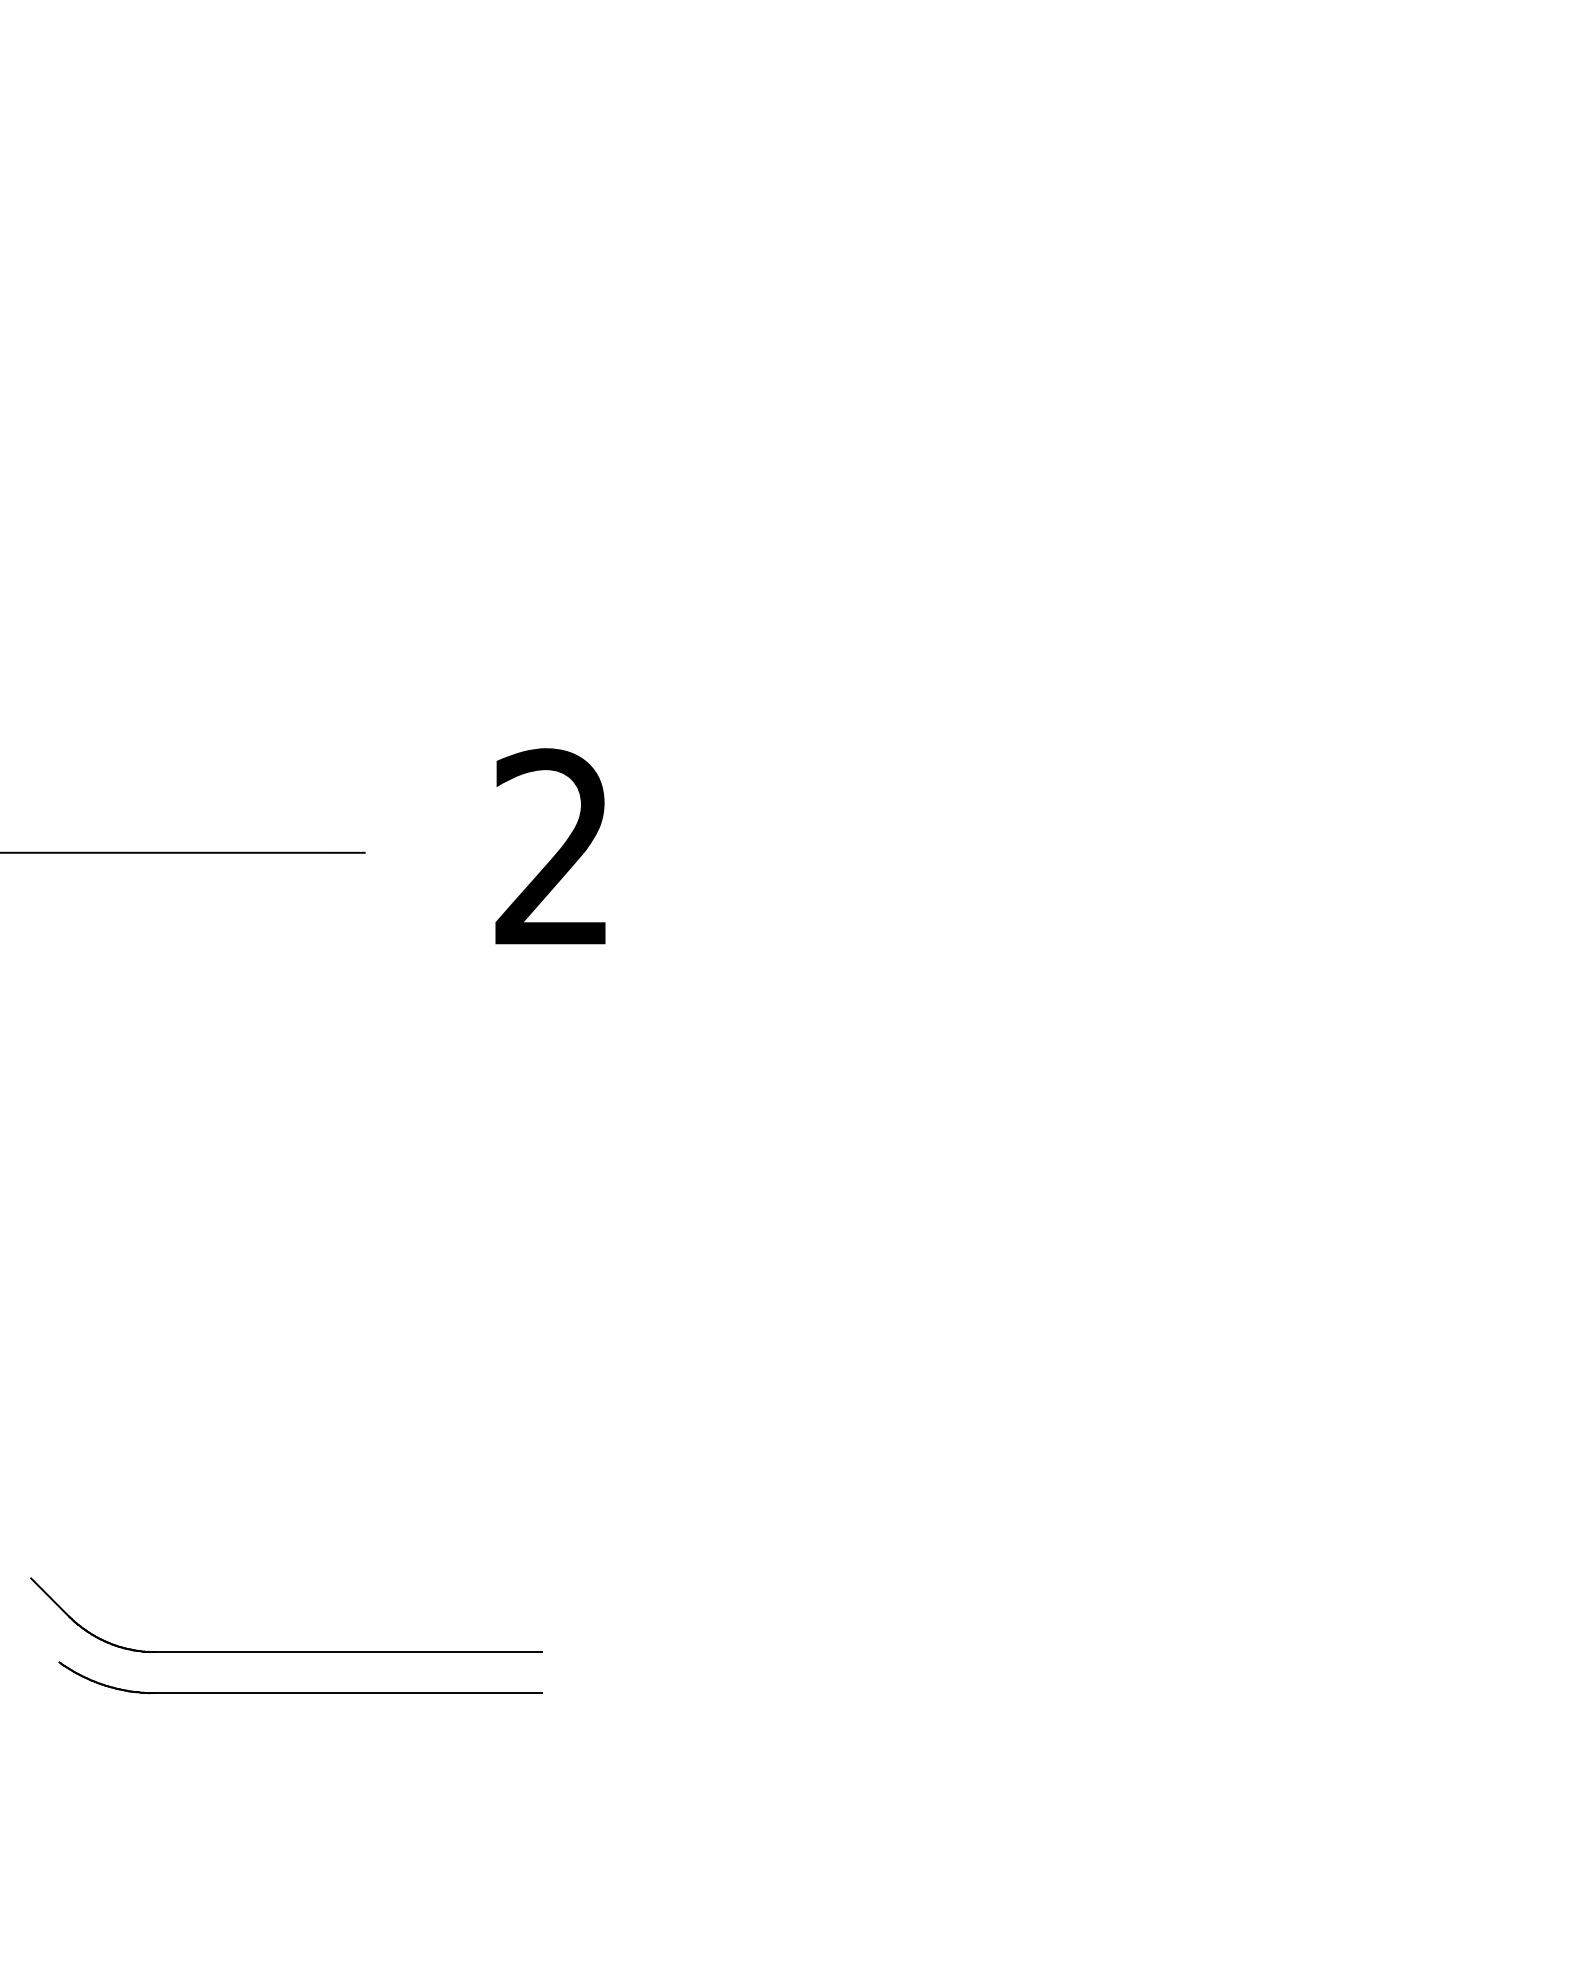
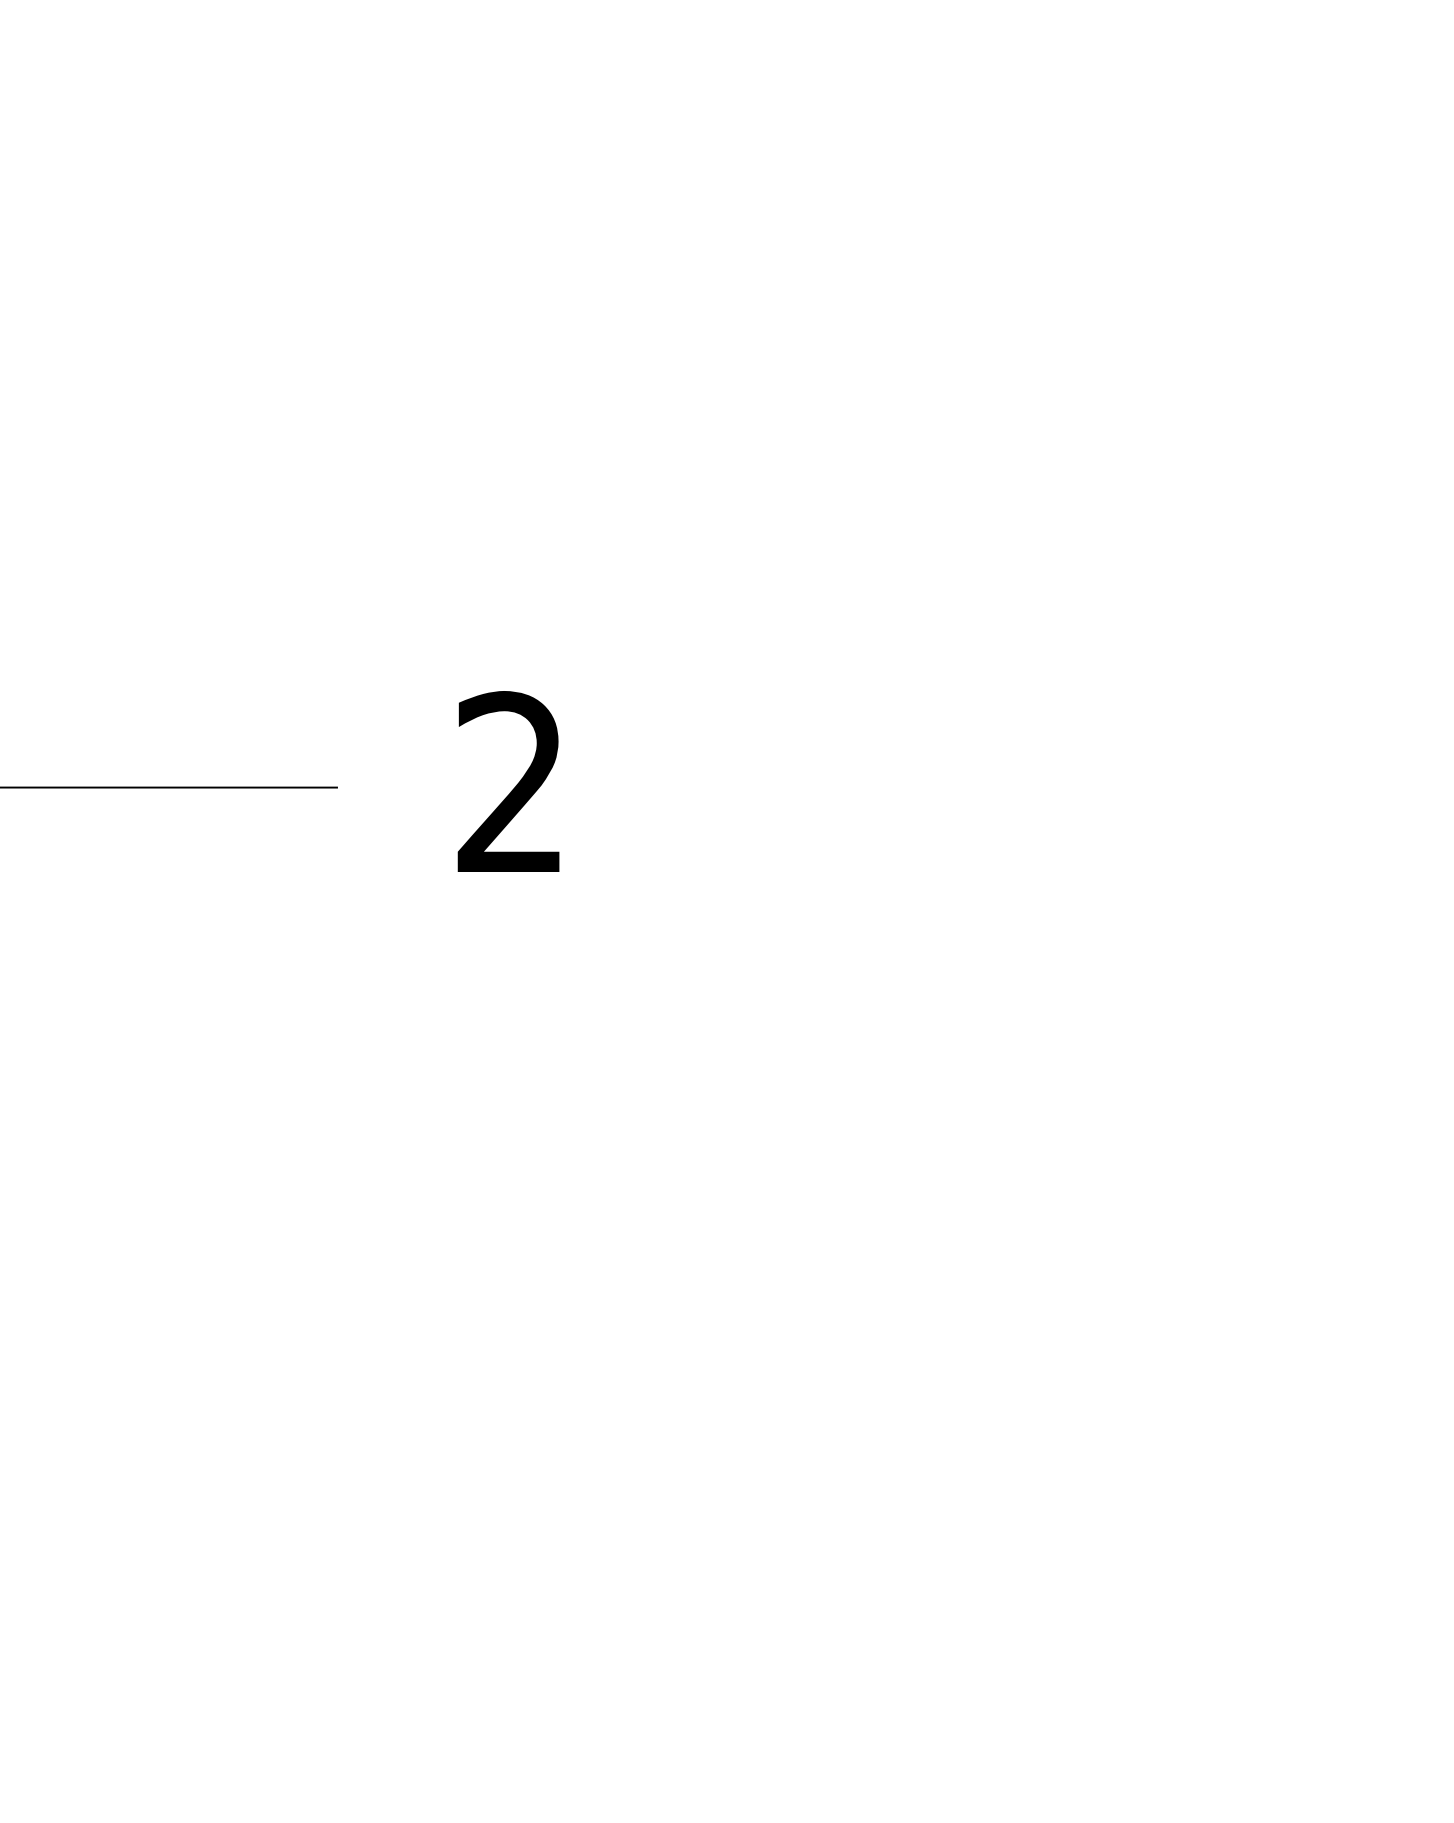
part: (286, 1651) -> (264, 1525), removed

